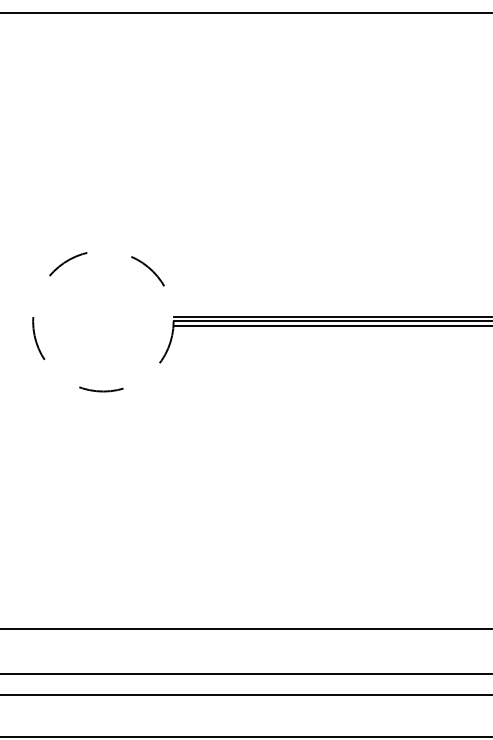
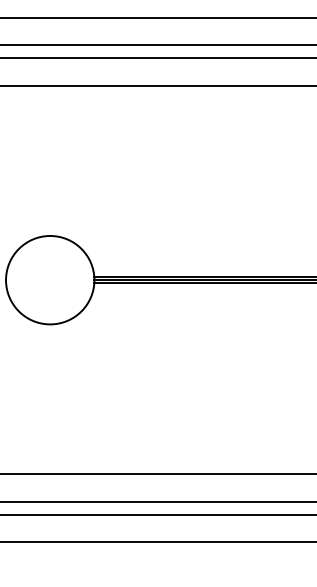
circle: (103, 320) -> (50, 279), dashed -> solid

